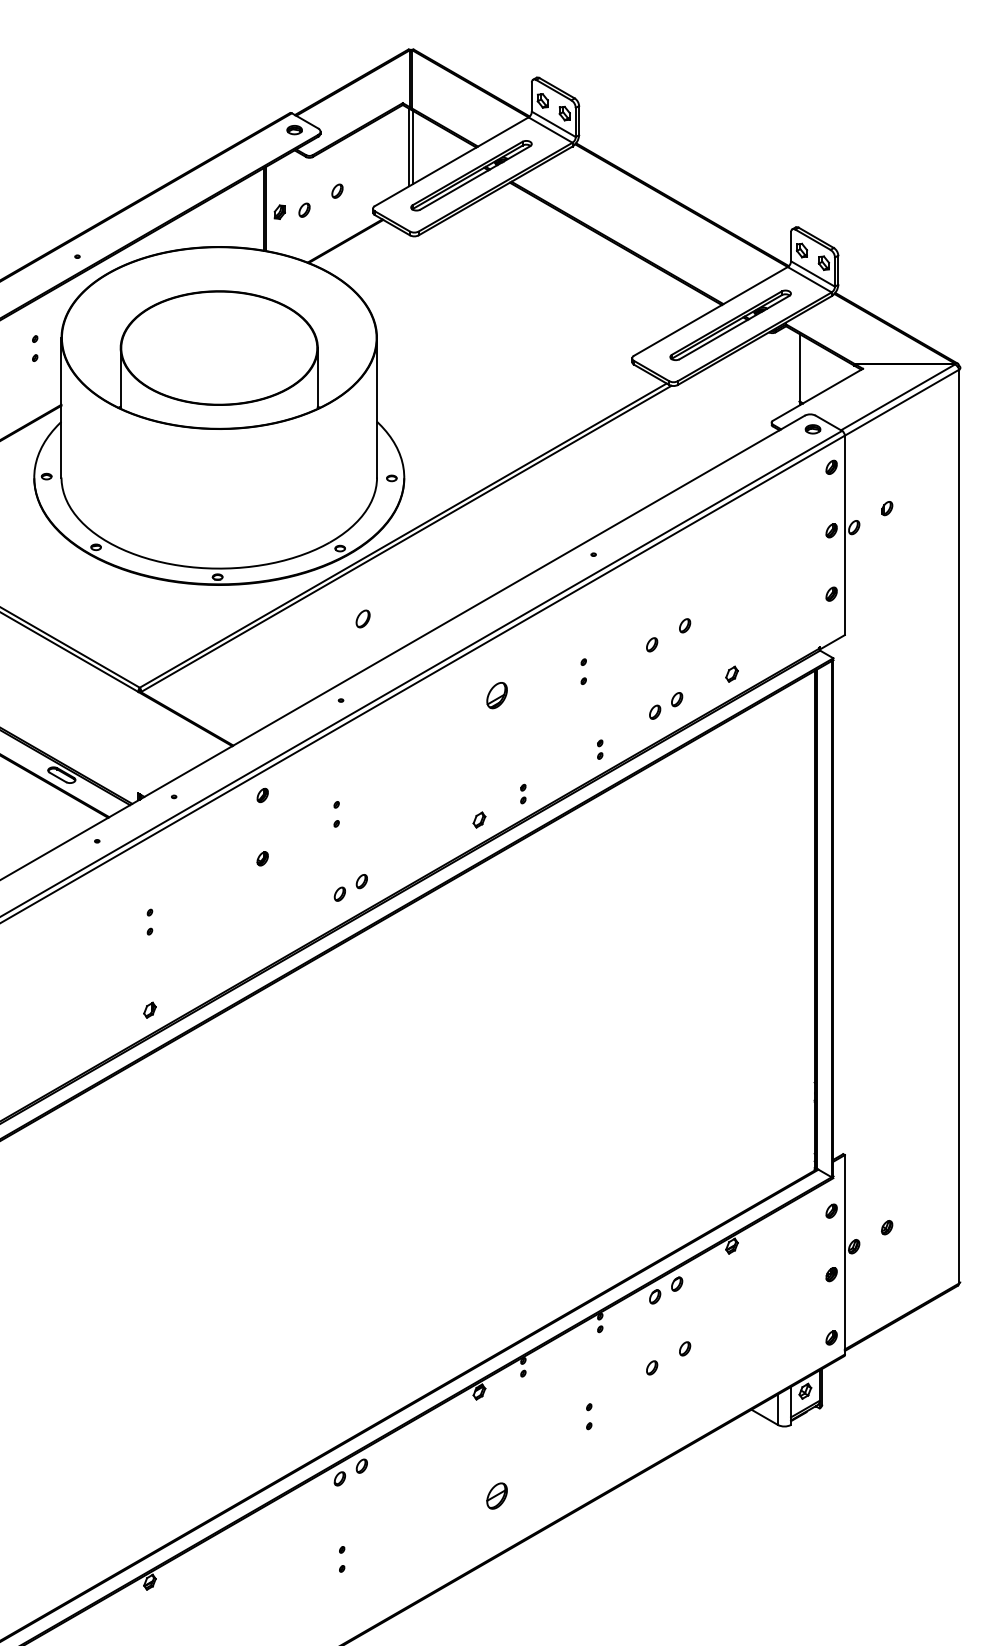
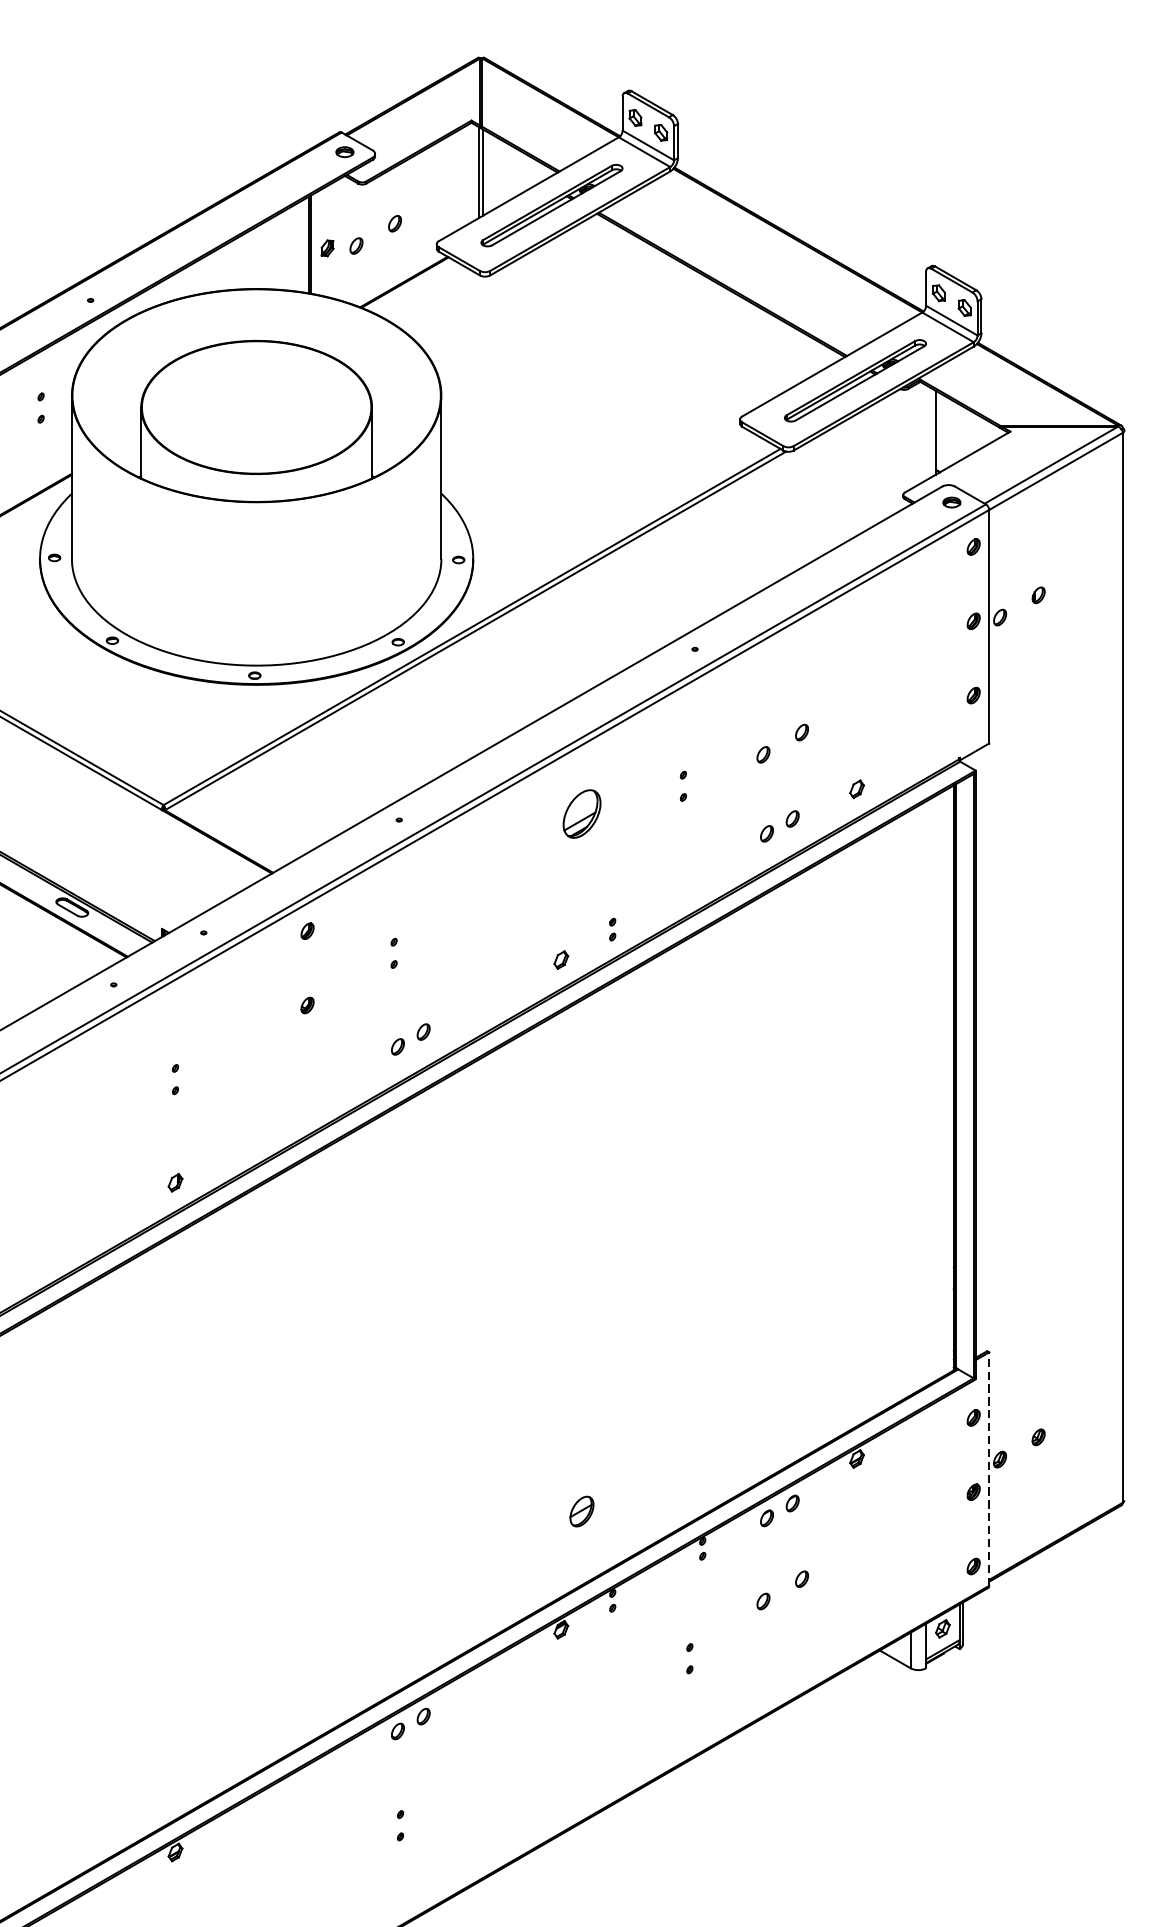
part: (362, 618) -> (424, 724), removed
part: (496, 695) -> (581, 814), size x1.6
part: (600, 749) -> (703, 877), removed
line: (844, 1254) -> (988, 1468), solid -> dashed
part: (496, 1495) -> (581, 1510), moved

